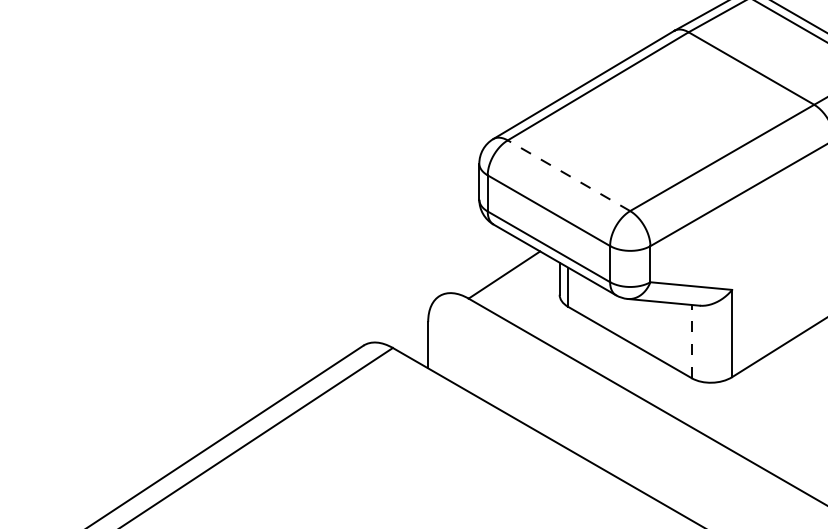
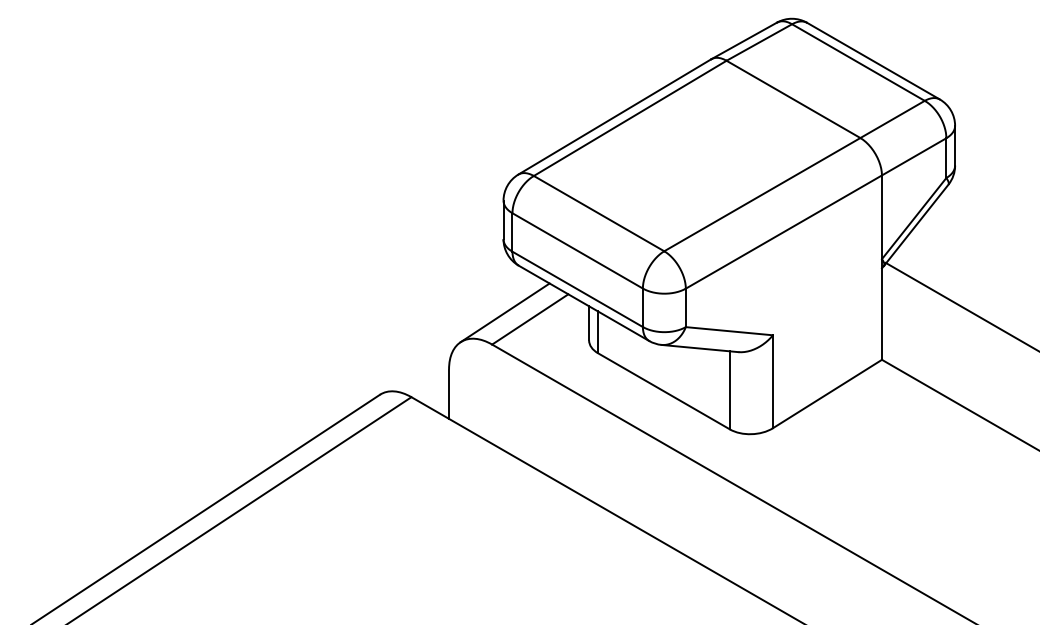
line: (568, 175) -> (598, 213), dashed -> solid
line: (480, 268) -> (504, 312), added
line: (691, 340) -> (729, 389), dashed -> solid

